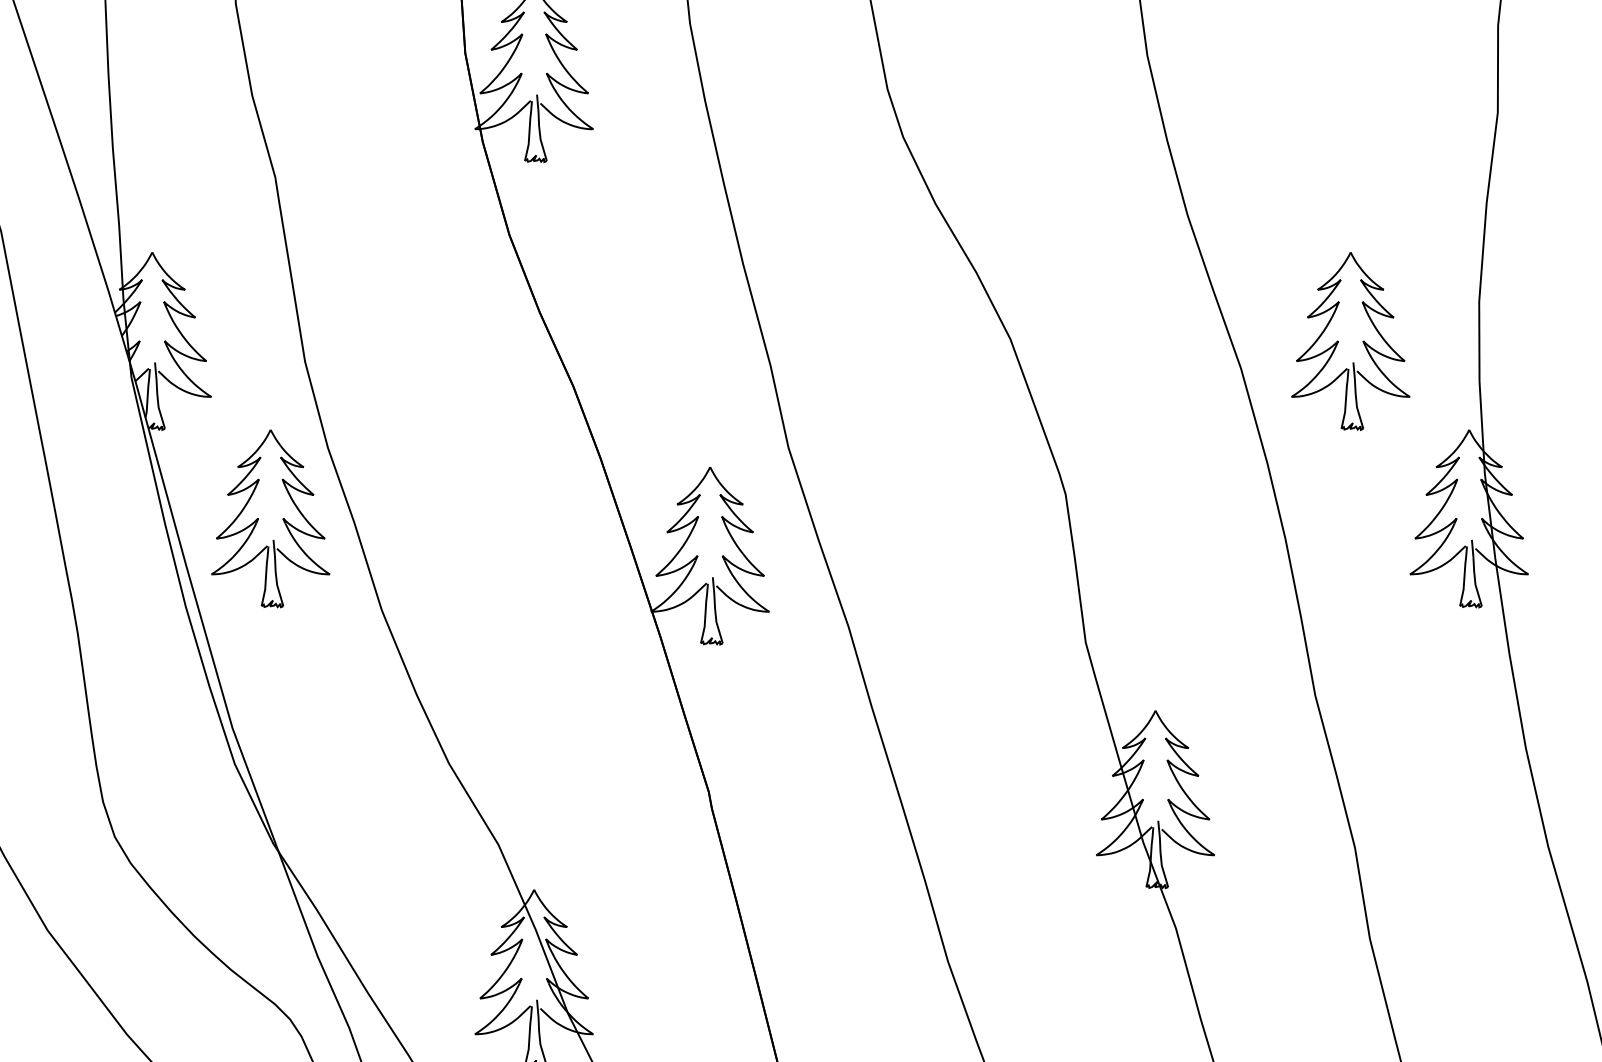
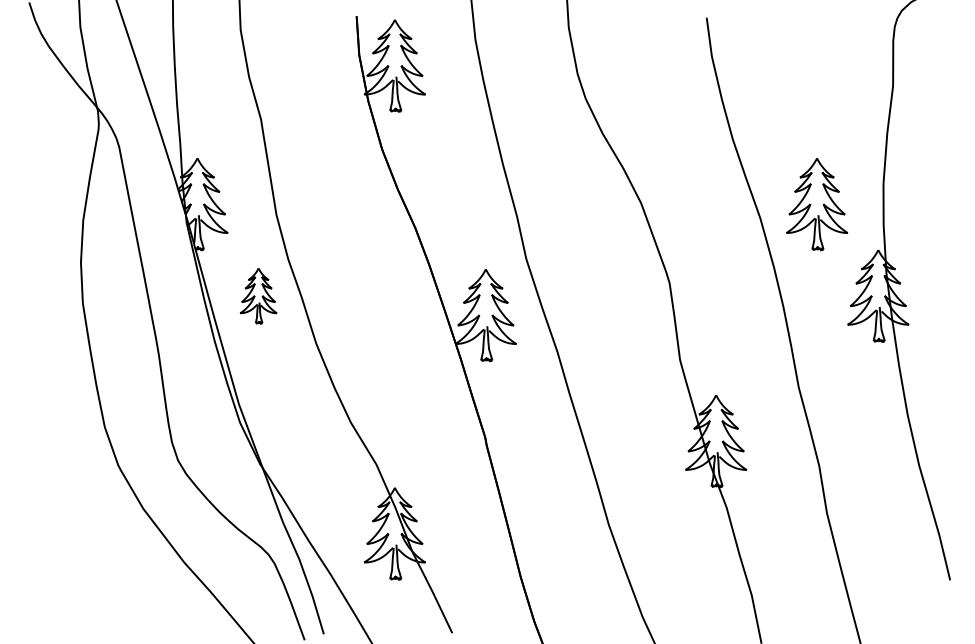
part: (270, 517) -> (258, 295), size x0.6

